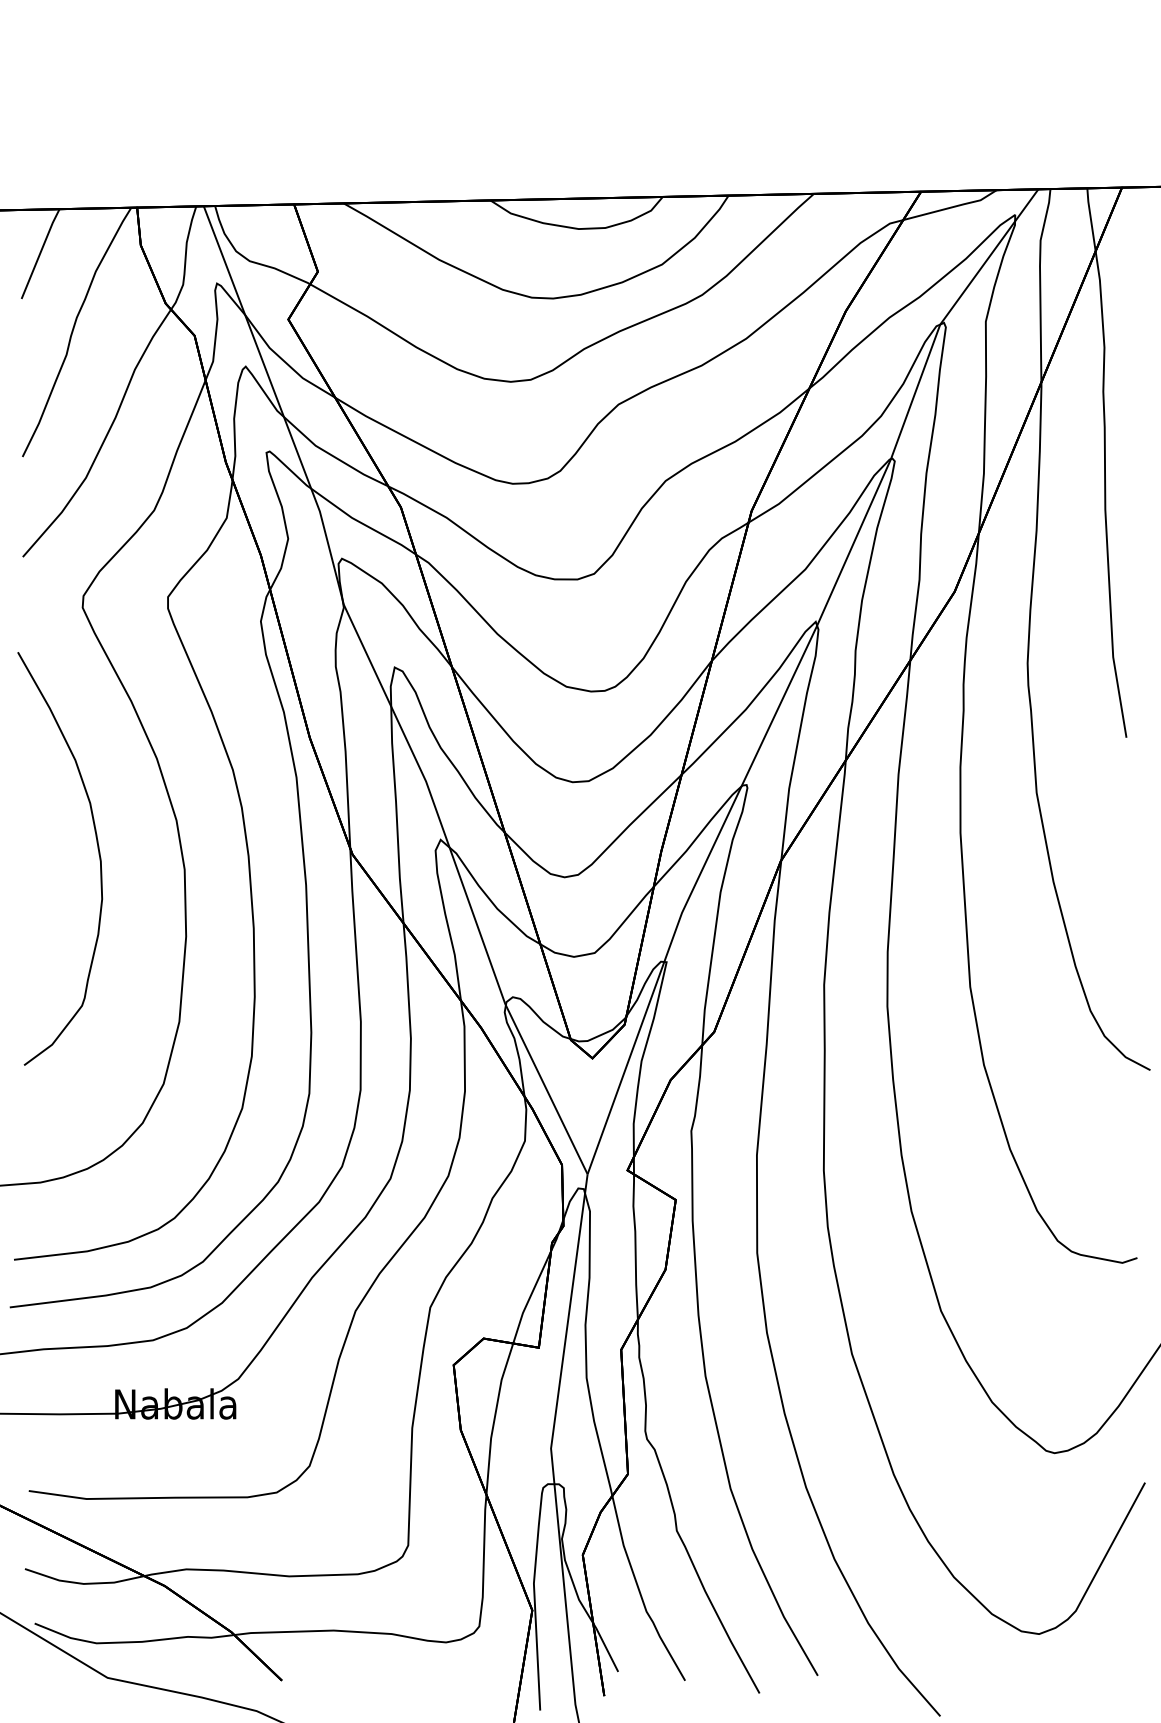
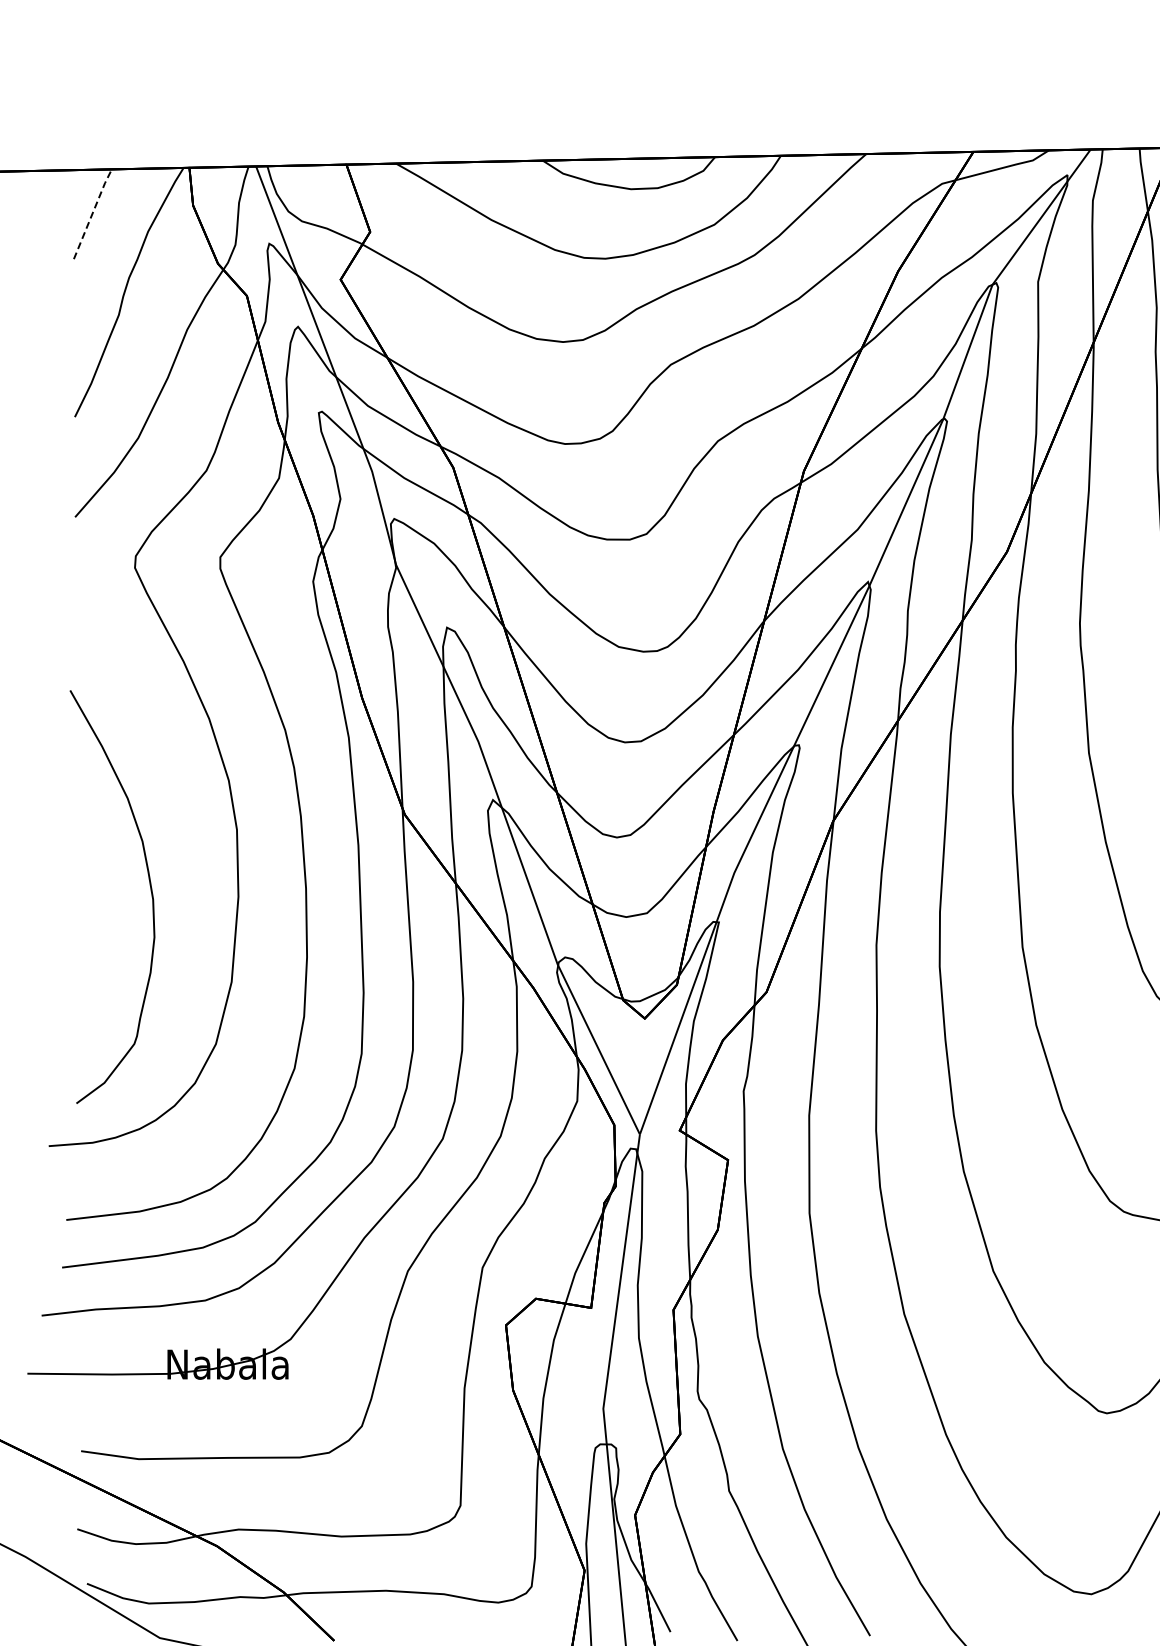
line: (40, 253) -> (92, 213), solid -> dashed
curve: (97, 849) -> (149, 887), moved

